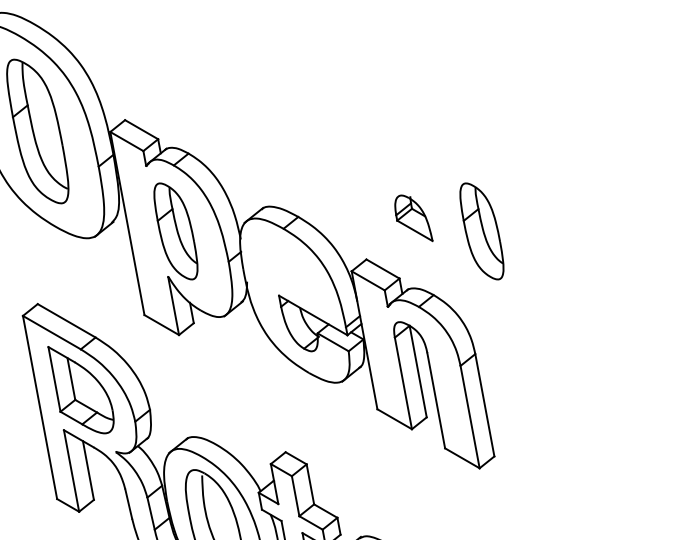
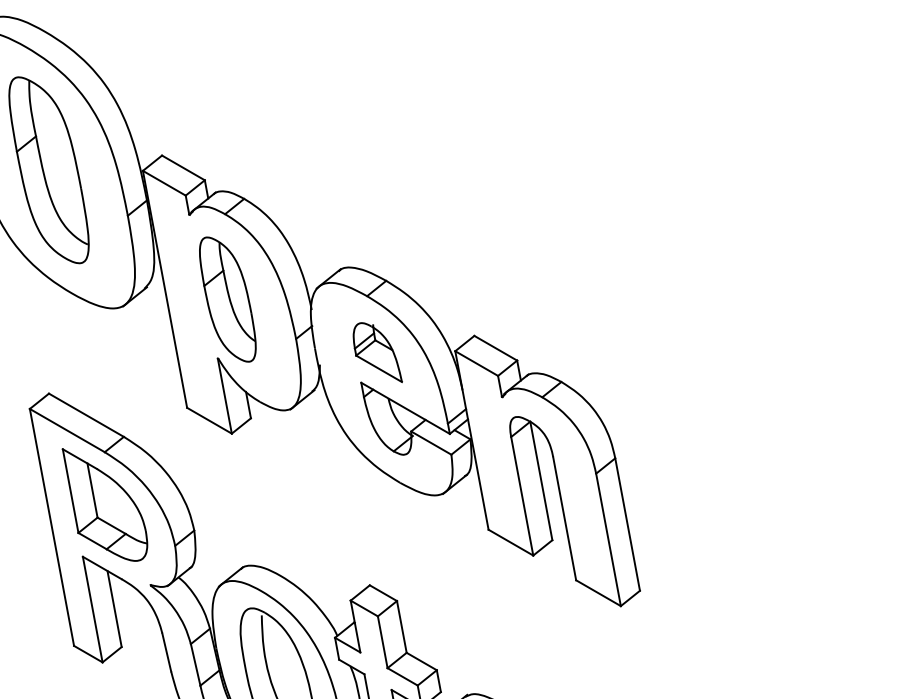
part: (413, 218) -> (377, 352), moved
part: (481, 231) -> (623, 299), removed

